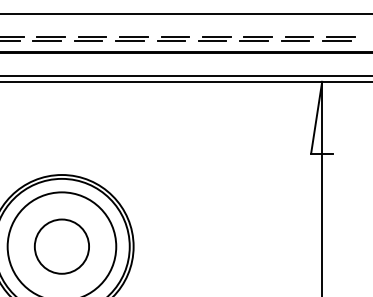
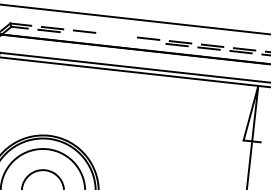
part: (131, 38) -> (114, 36), removed
line: (88, 41) -> (80, 34), removed
line: (171, 41) -> (145, 41), removed

